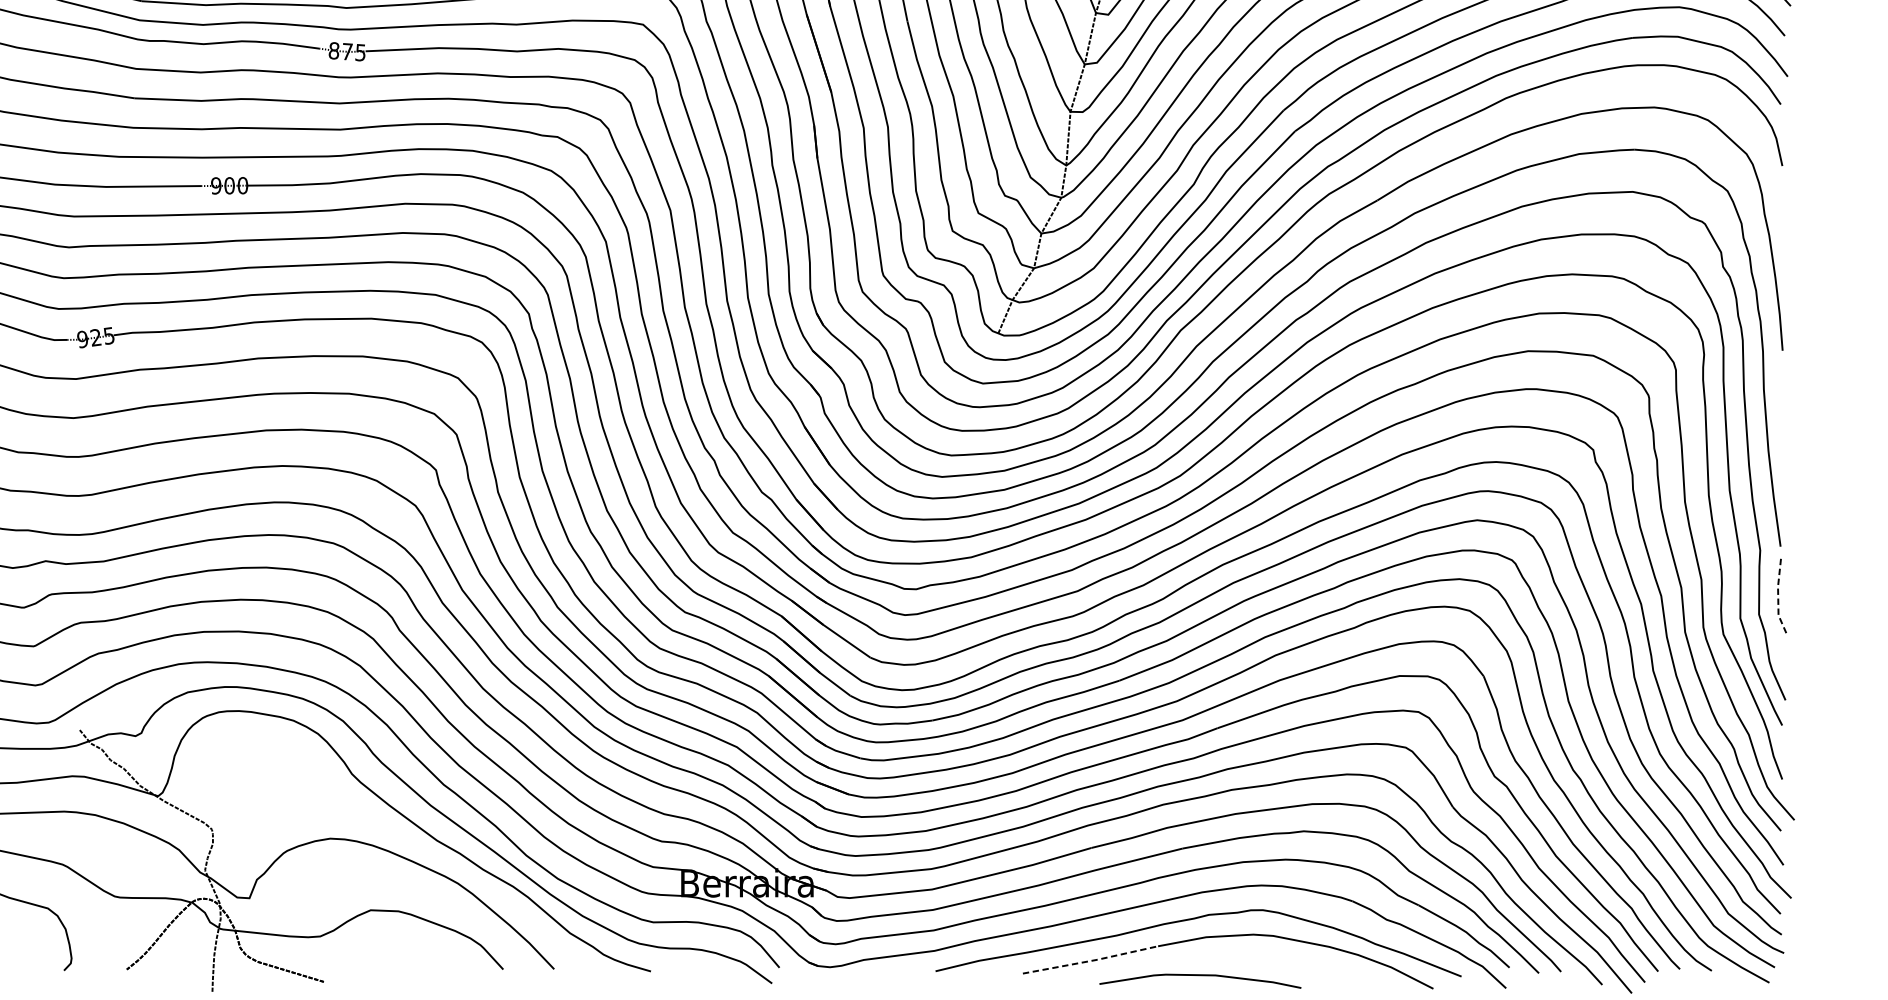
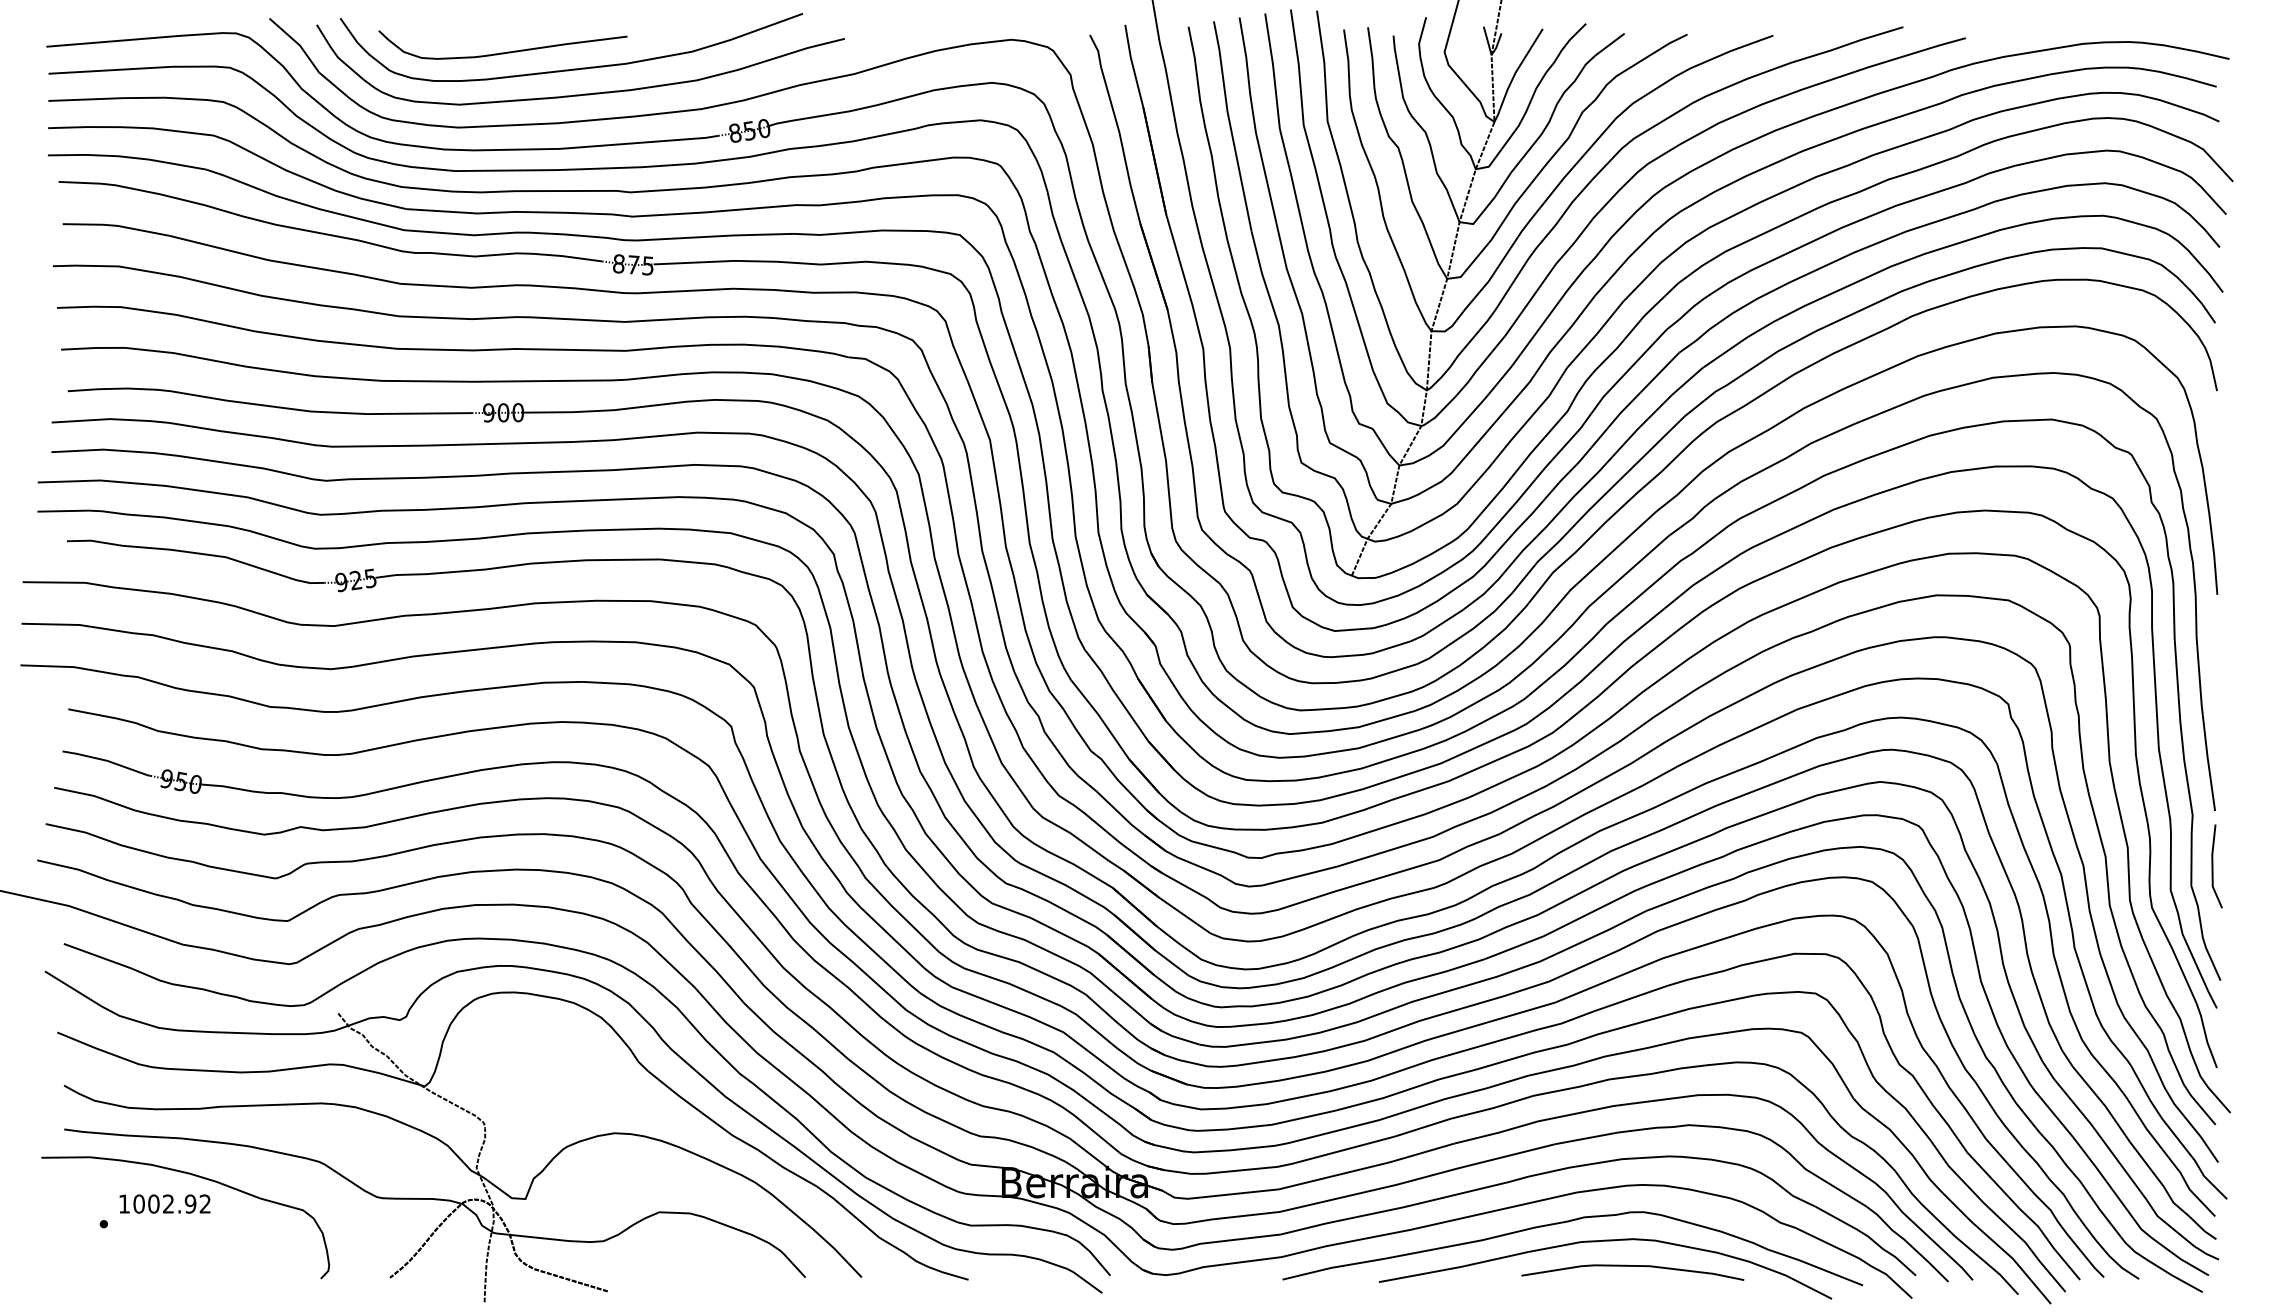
line: (1778, 597) -> (2212, 867), dashed -> solid
line: (1091, 961) -> (1454, 1268), dashed -> solid
curve: (1200, 975) -> (1632, 1266), moved

